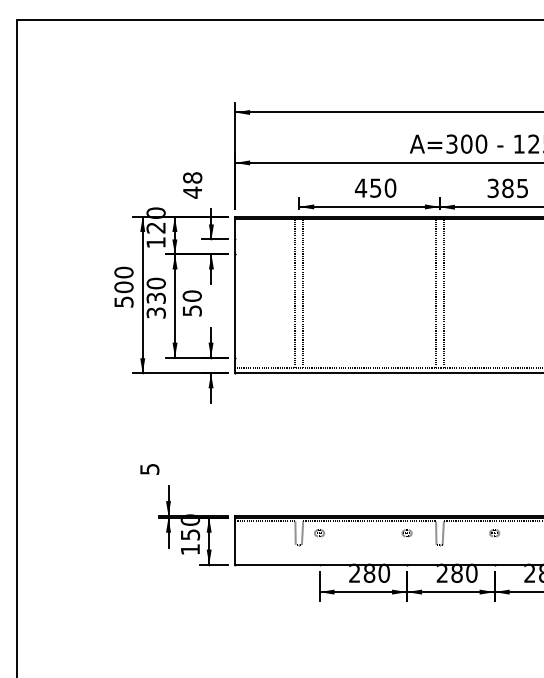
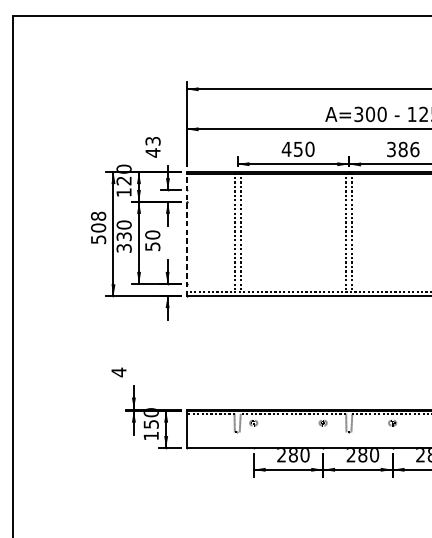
text: (192, 177) -> (152, 140), 48 -> 43
text: (522, 188) -> (414, 149), 385 -> 386
text: (123, 272) -> (98, 216), 500 -> 508
line: (235, 294) -> (187, 233), solid -> dashed
text: (149, 469) -> (118, 372), 5 -> 4

